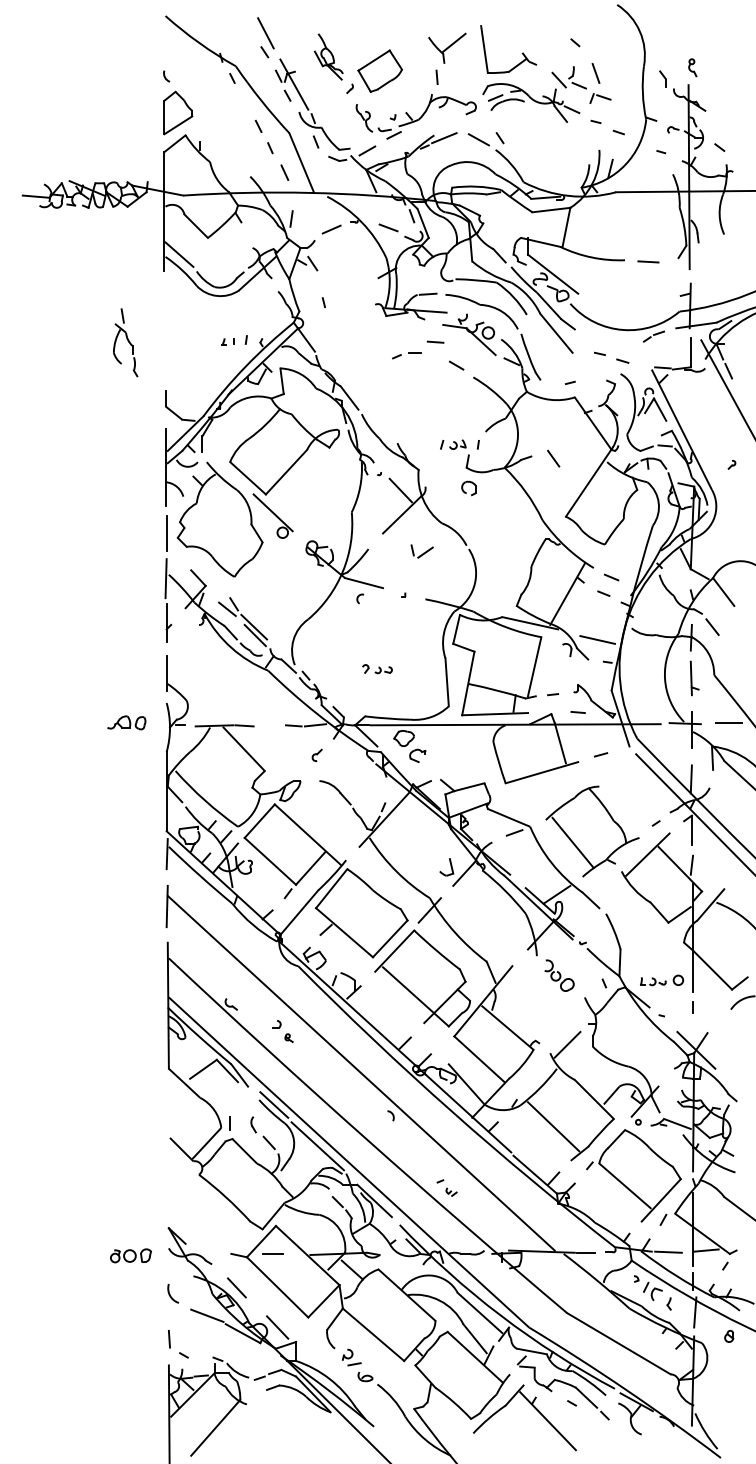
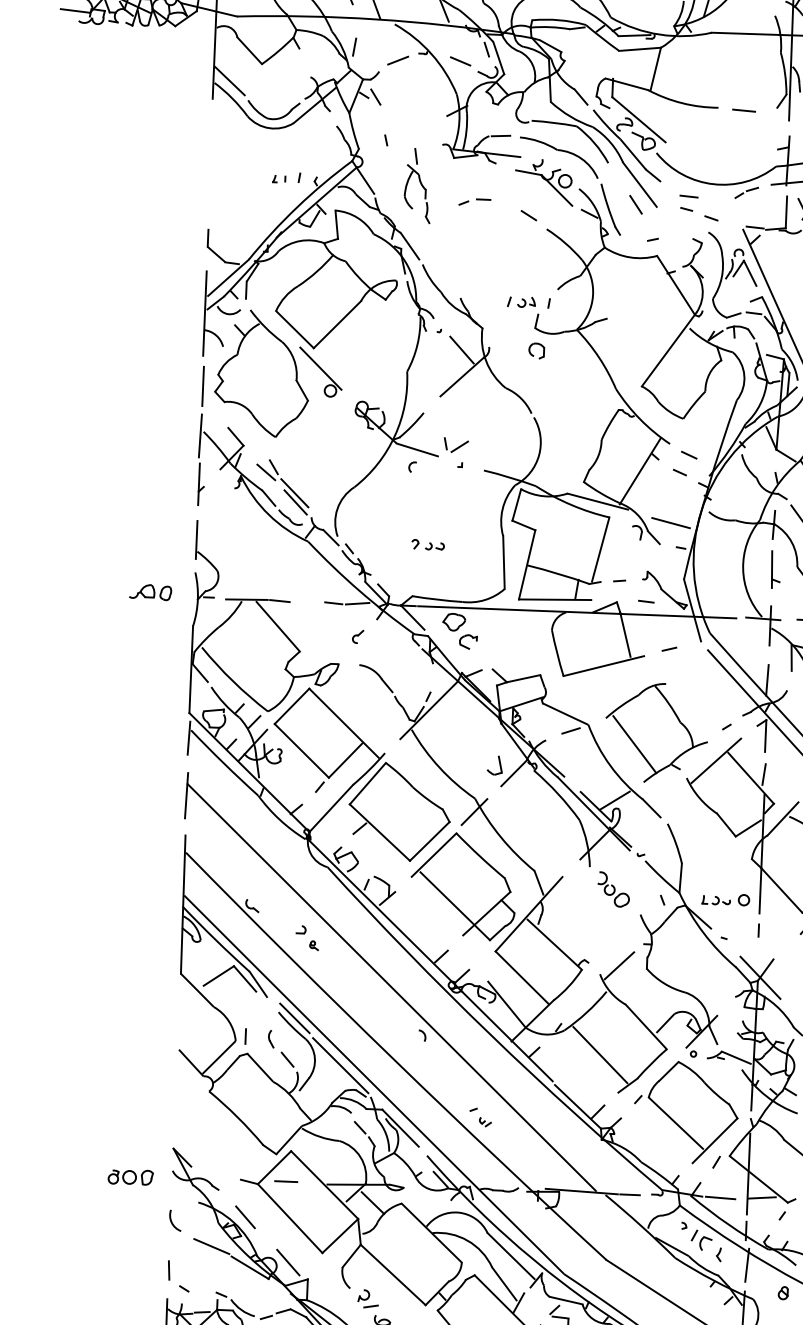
line: (435, 341) -> (688, 195), moved
part: (125, 342) -> (417, 185), moved
line: (553, 458) -> (635, 204), moved
part: (421, 551) -> (455, 445), moved

